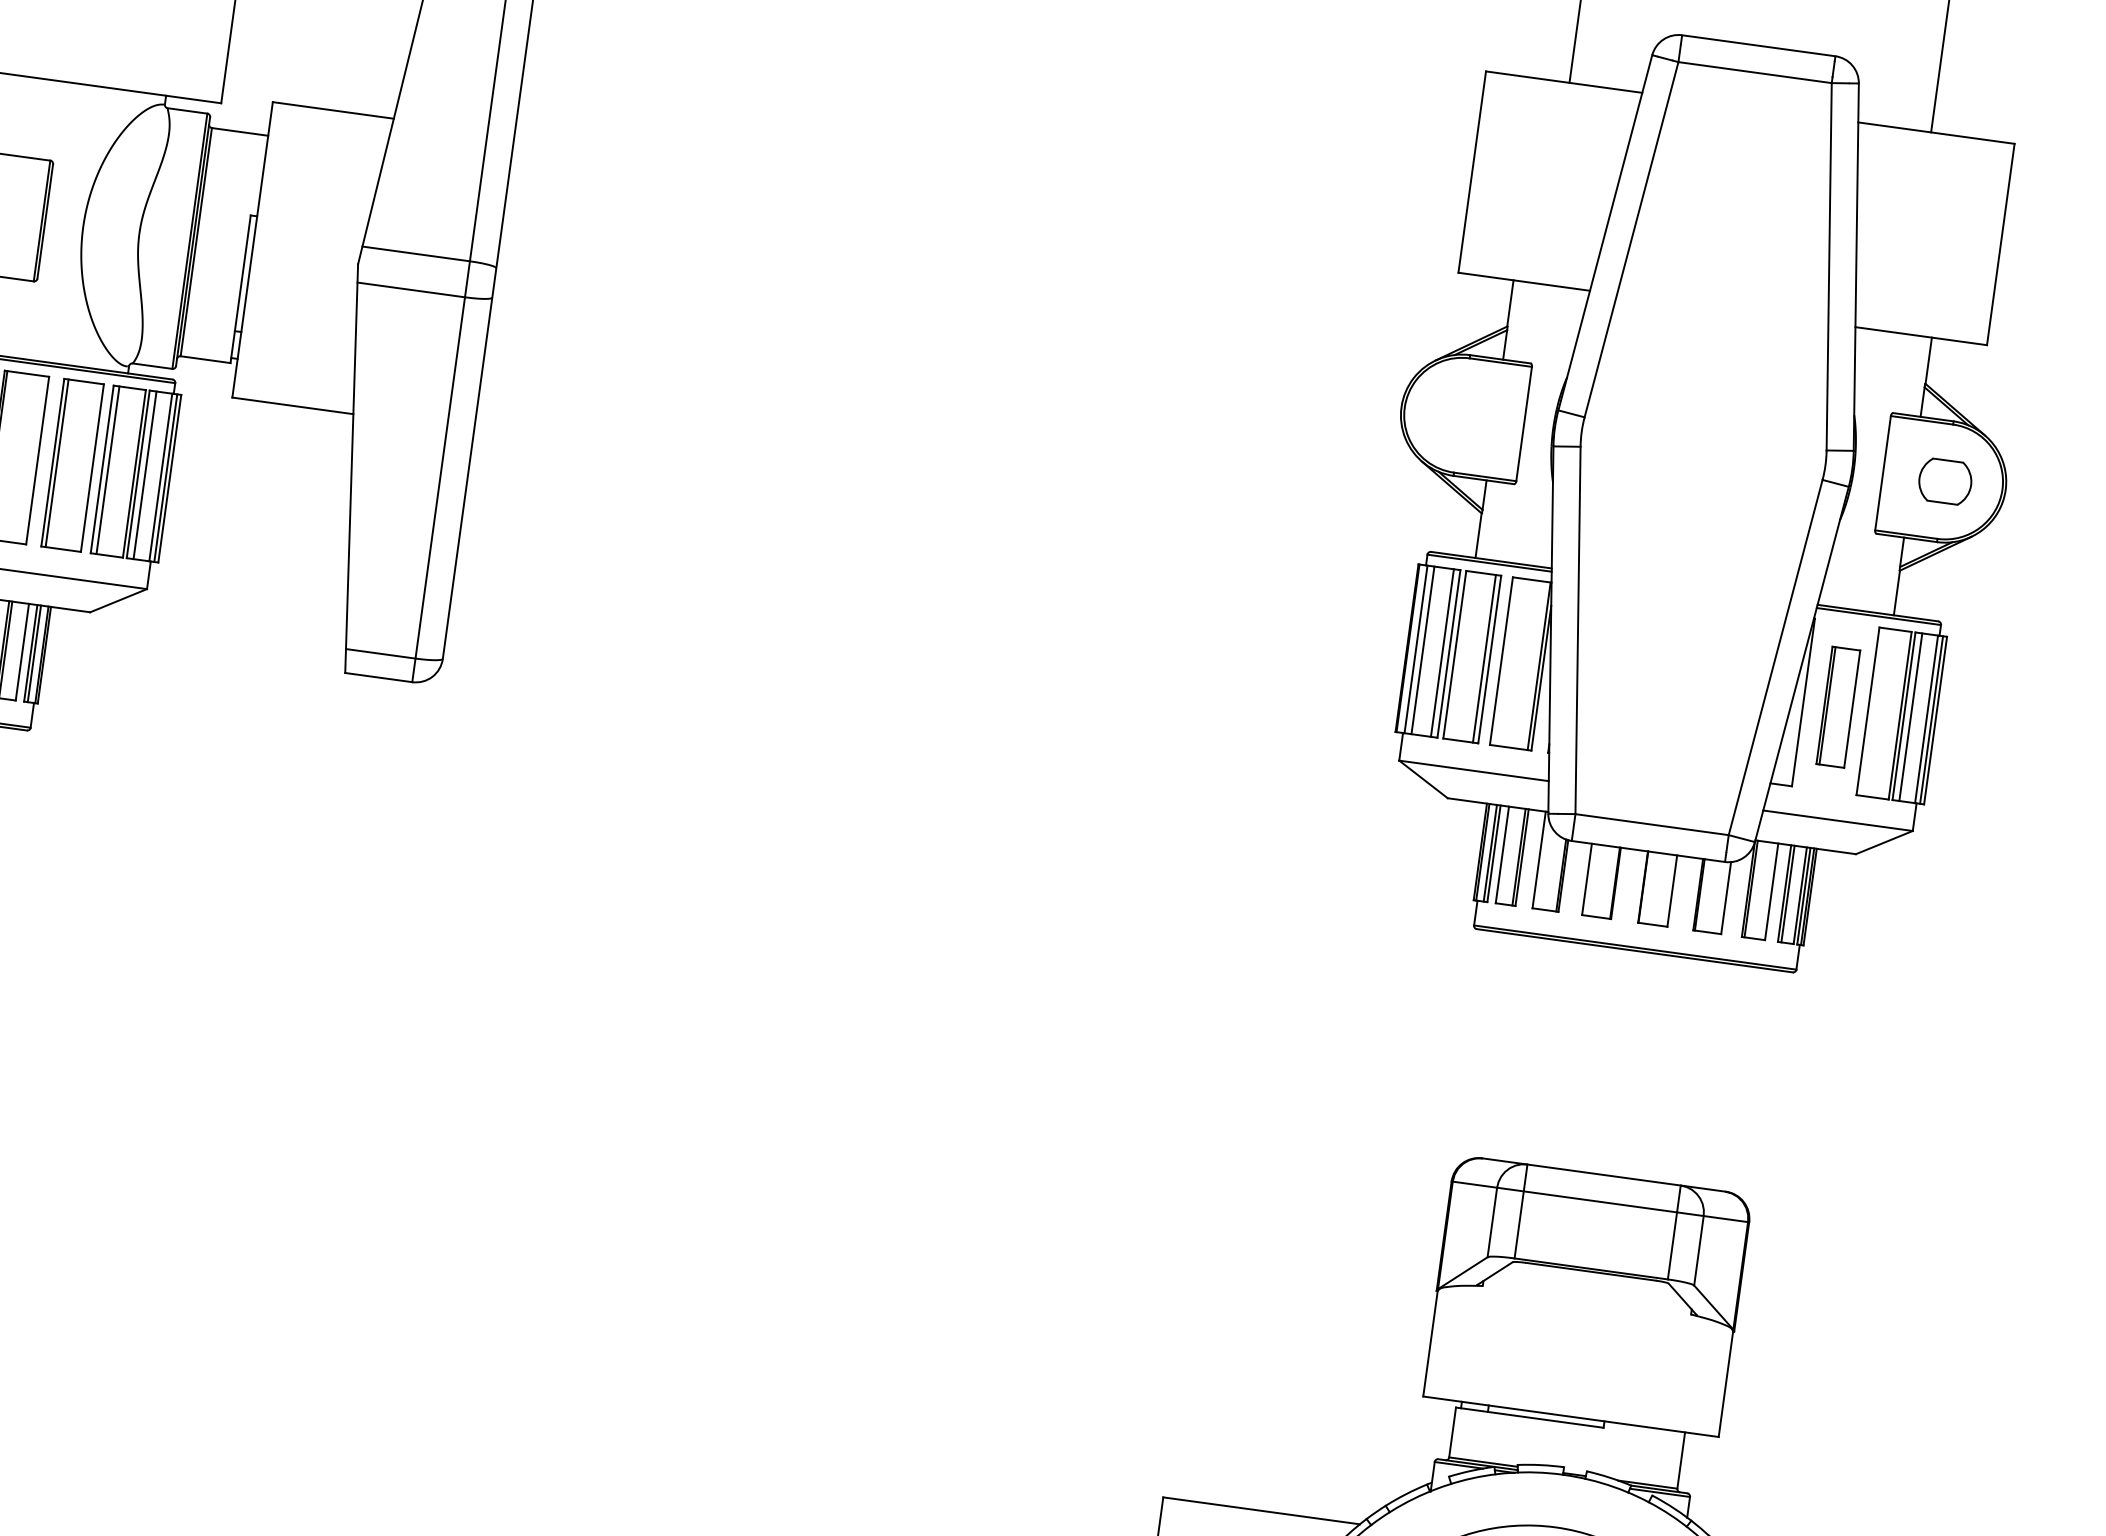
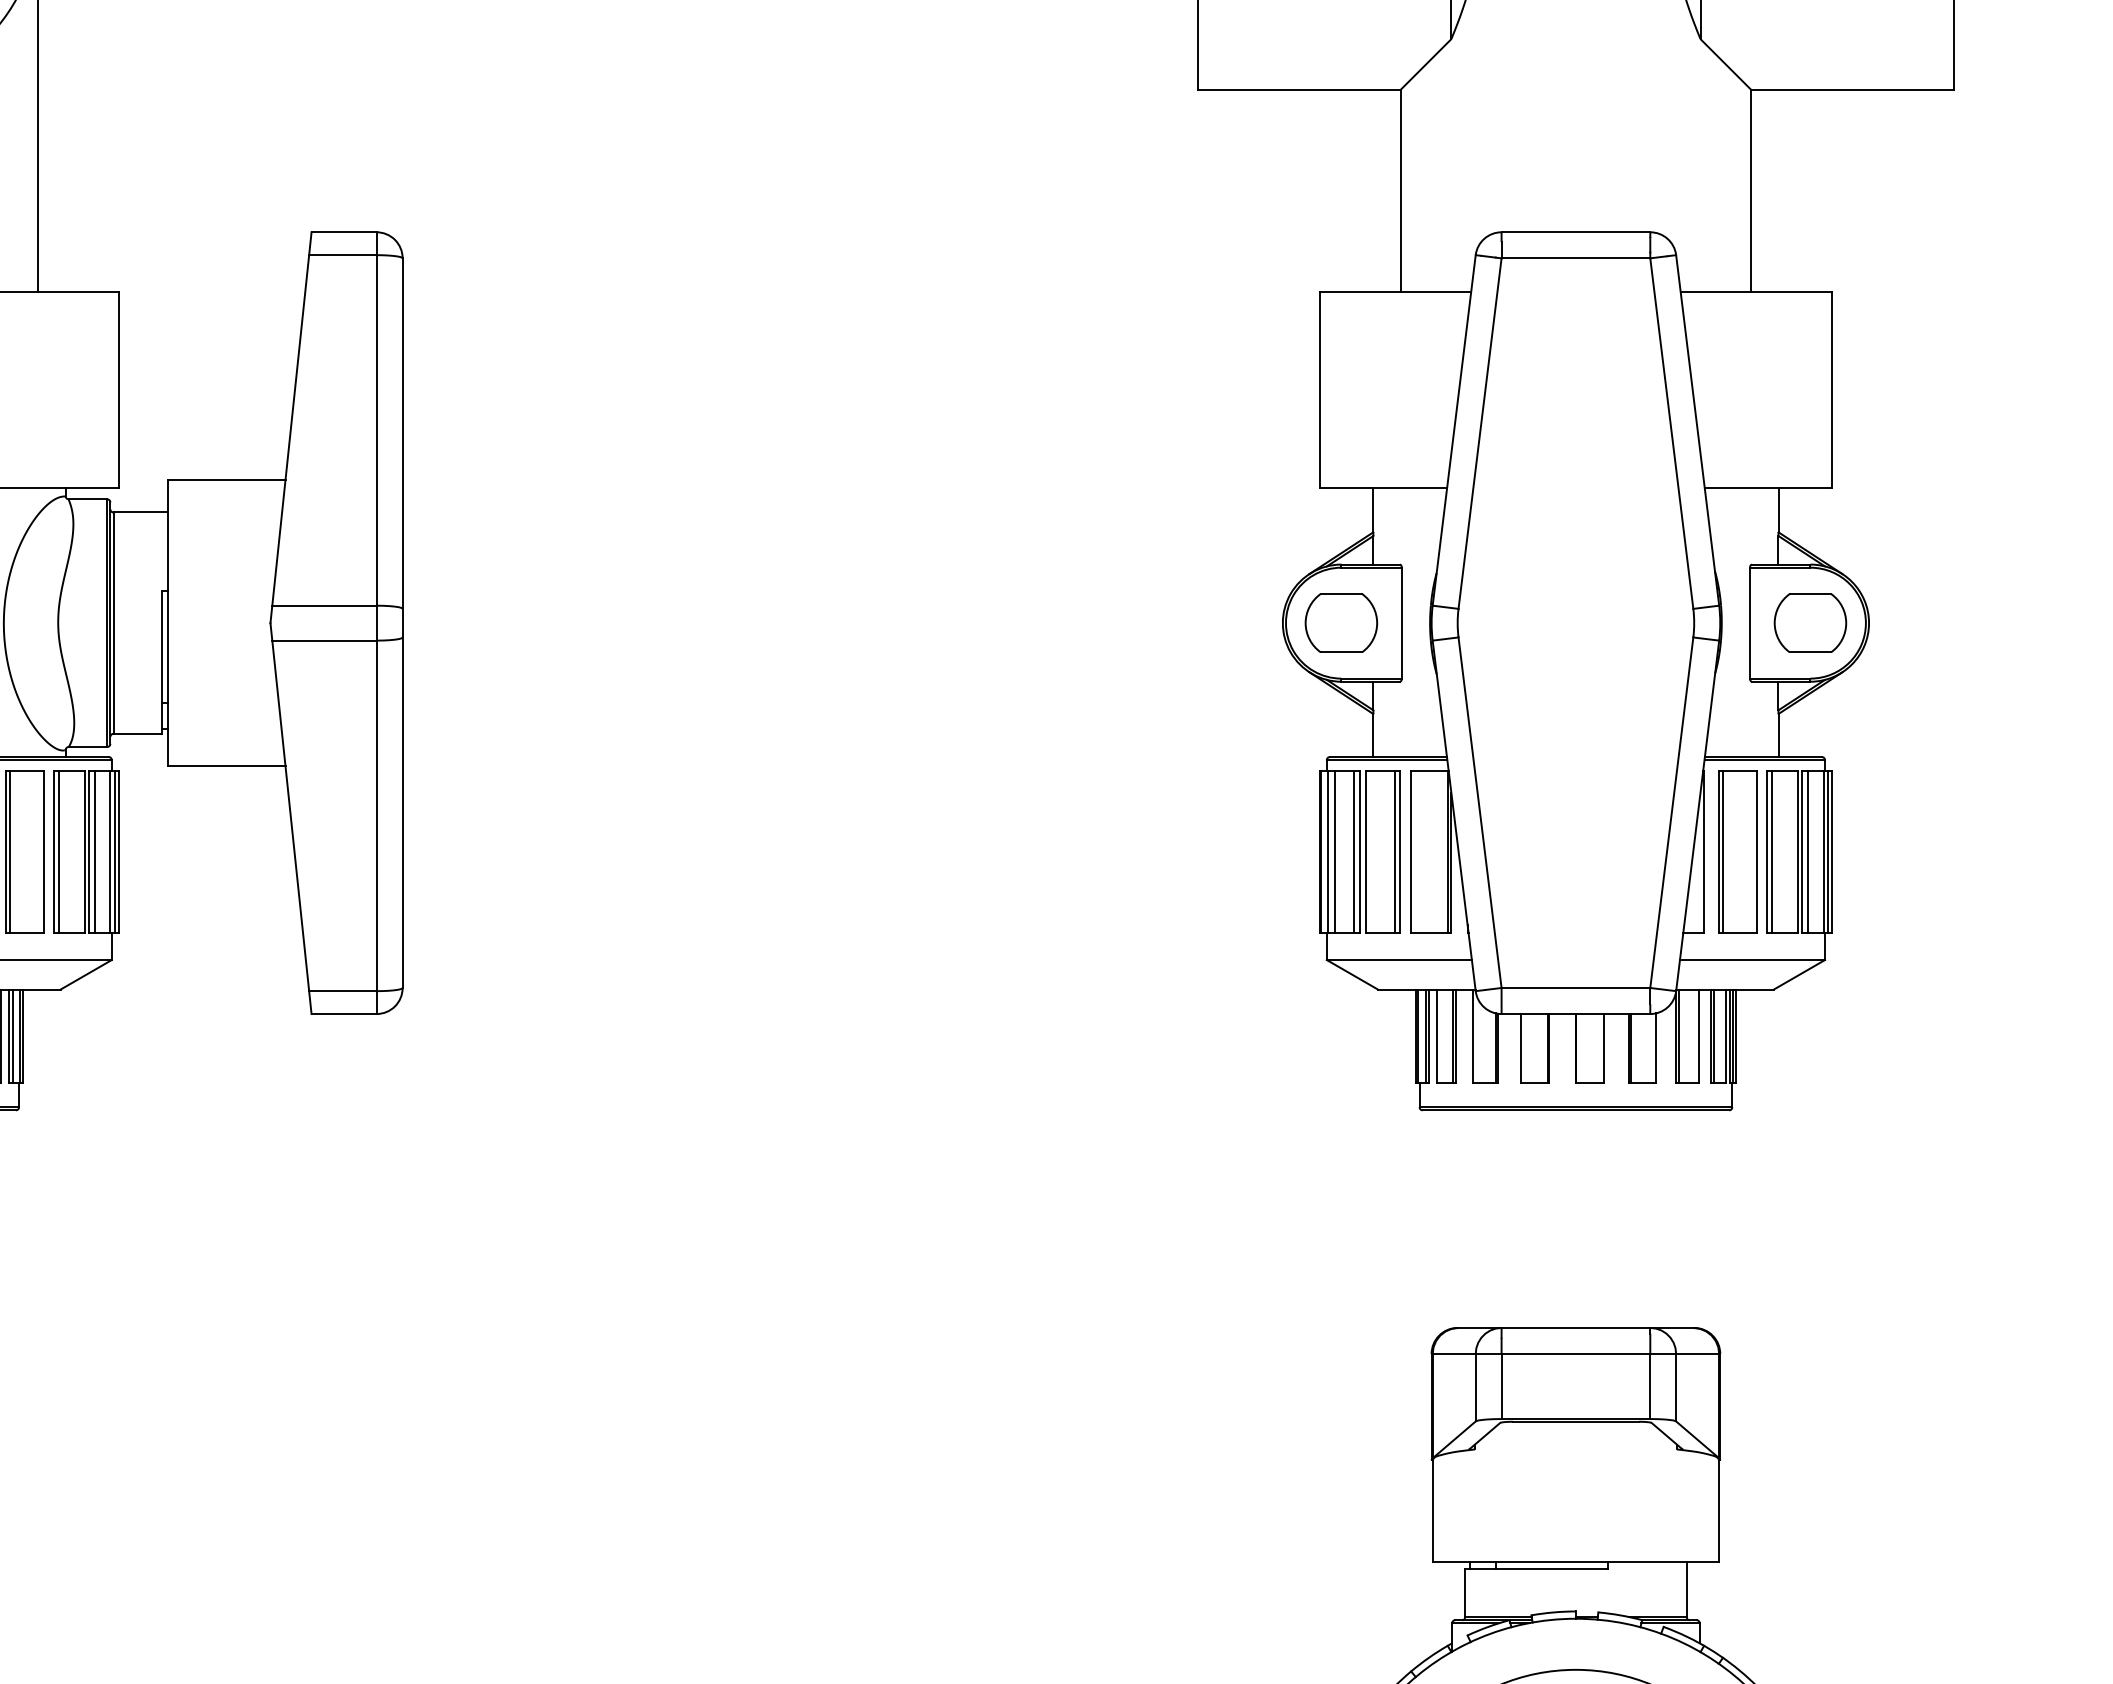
part: (1462, 414) -> (1341, 622), added
part: (1945, 481) -> (1810, 622), size x1.43
part: (1837, 706) -> (1737, 851), size x1.43
line: (1873, 711) -> (1772, 851), added

